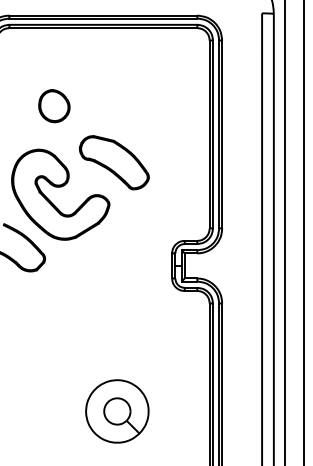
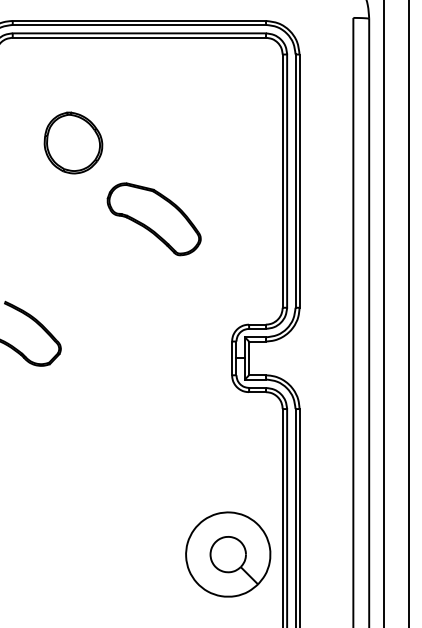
part: (53, 105) -> (72, 142), size x1.4
part: (60, 187) -> (81, 252), removed
part: (117, 411) -> (228, 554), moved

